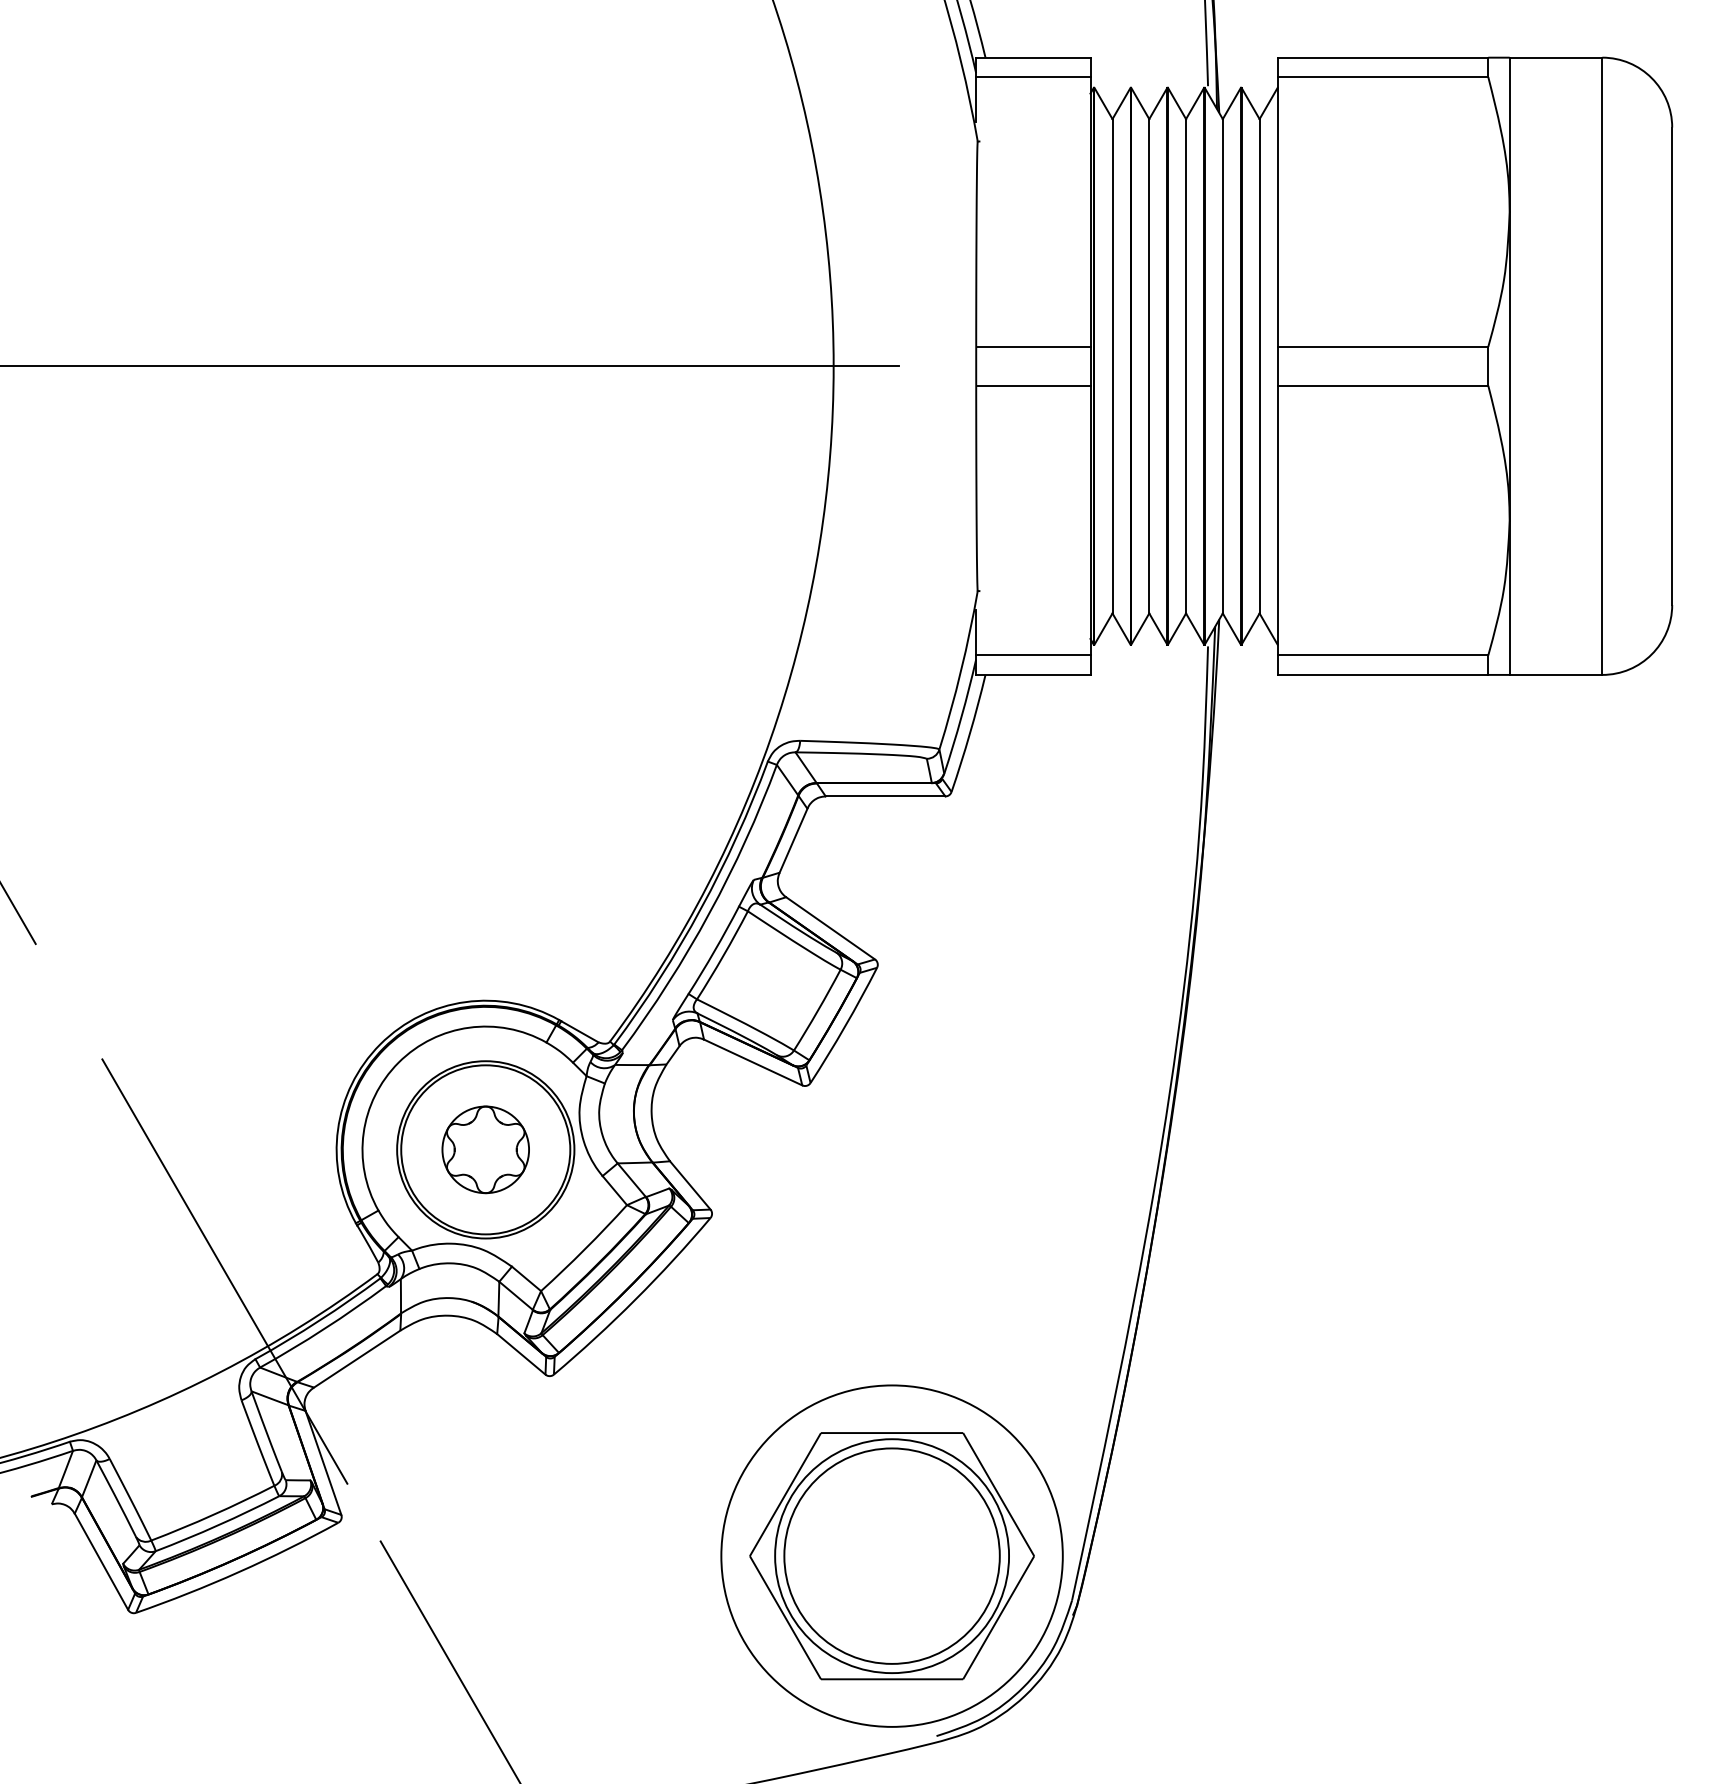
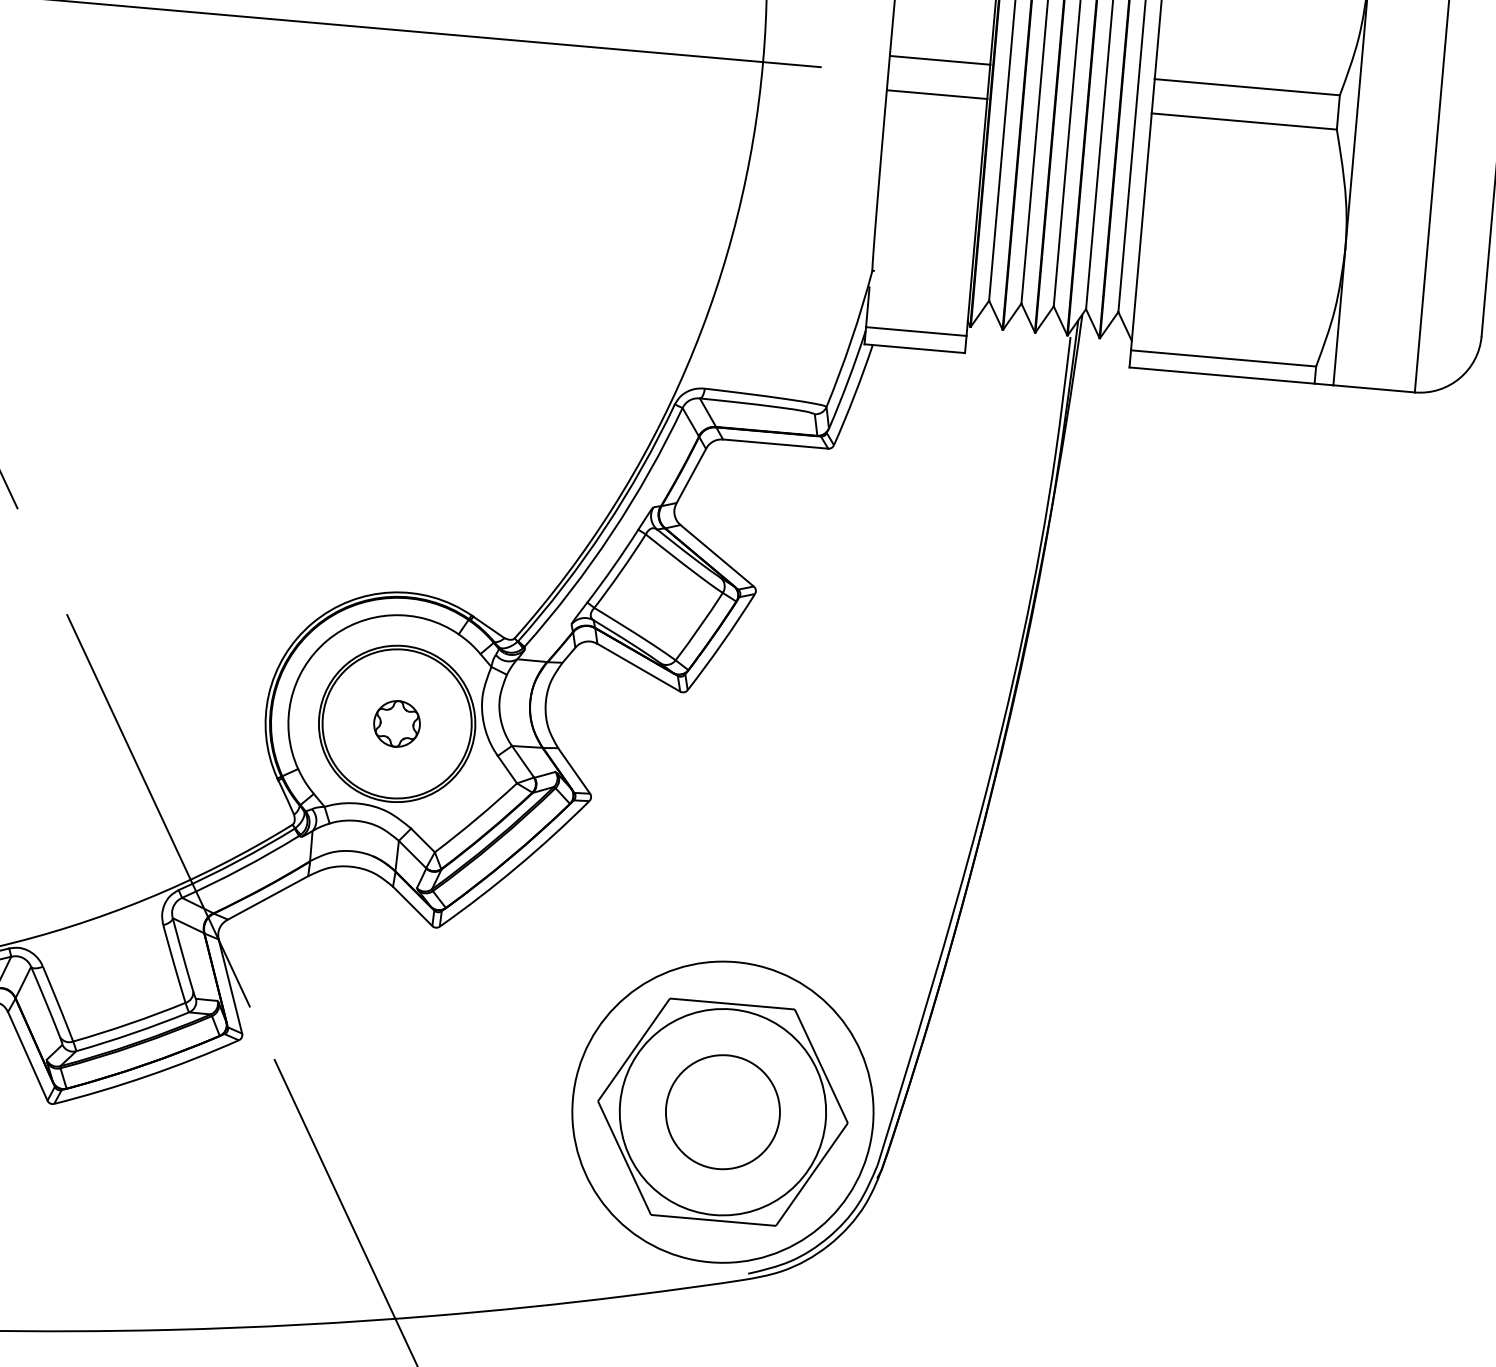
part: (485, 1149) -> (396, 723), size x0.6
circle: (891, 1555) -> (722, 1111), size x0.6

